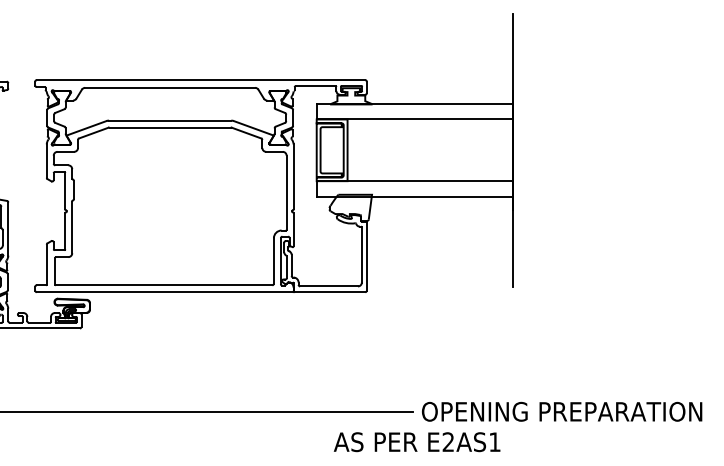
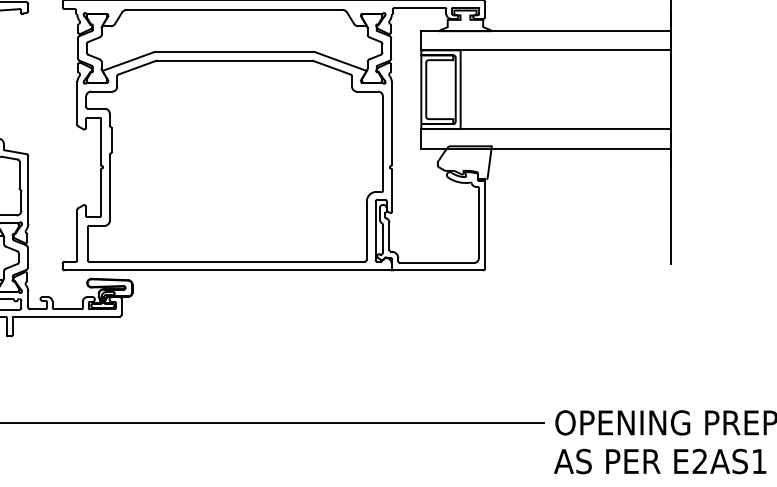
text: (416, 442) -> (659, 461), moved

